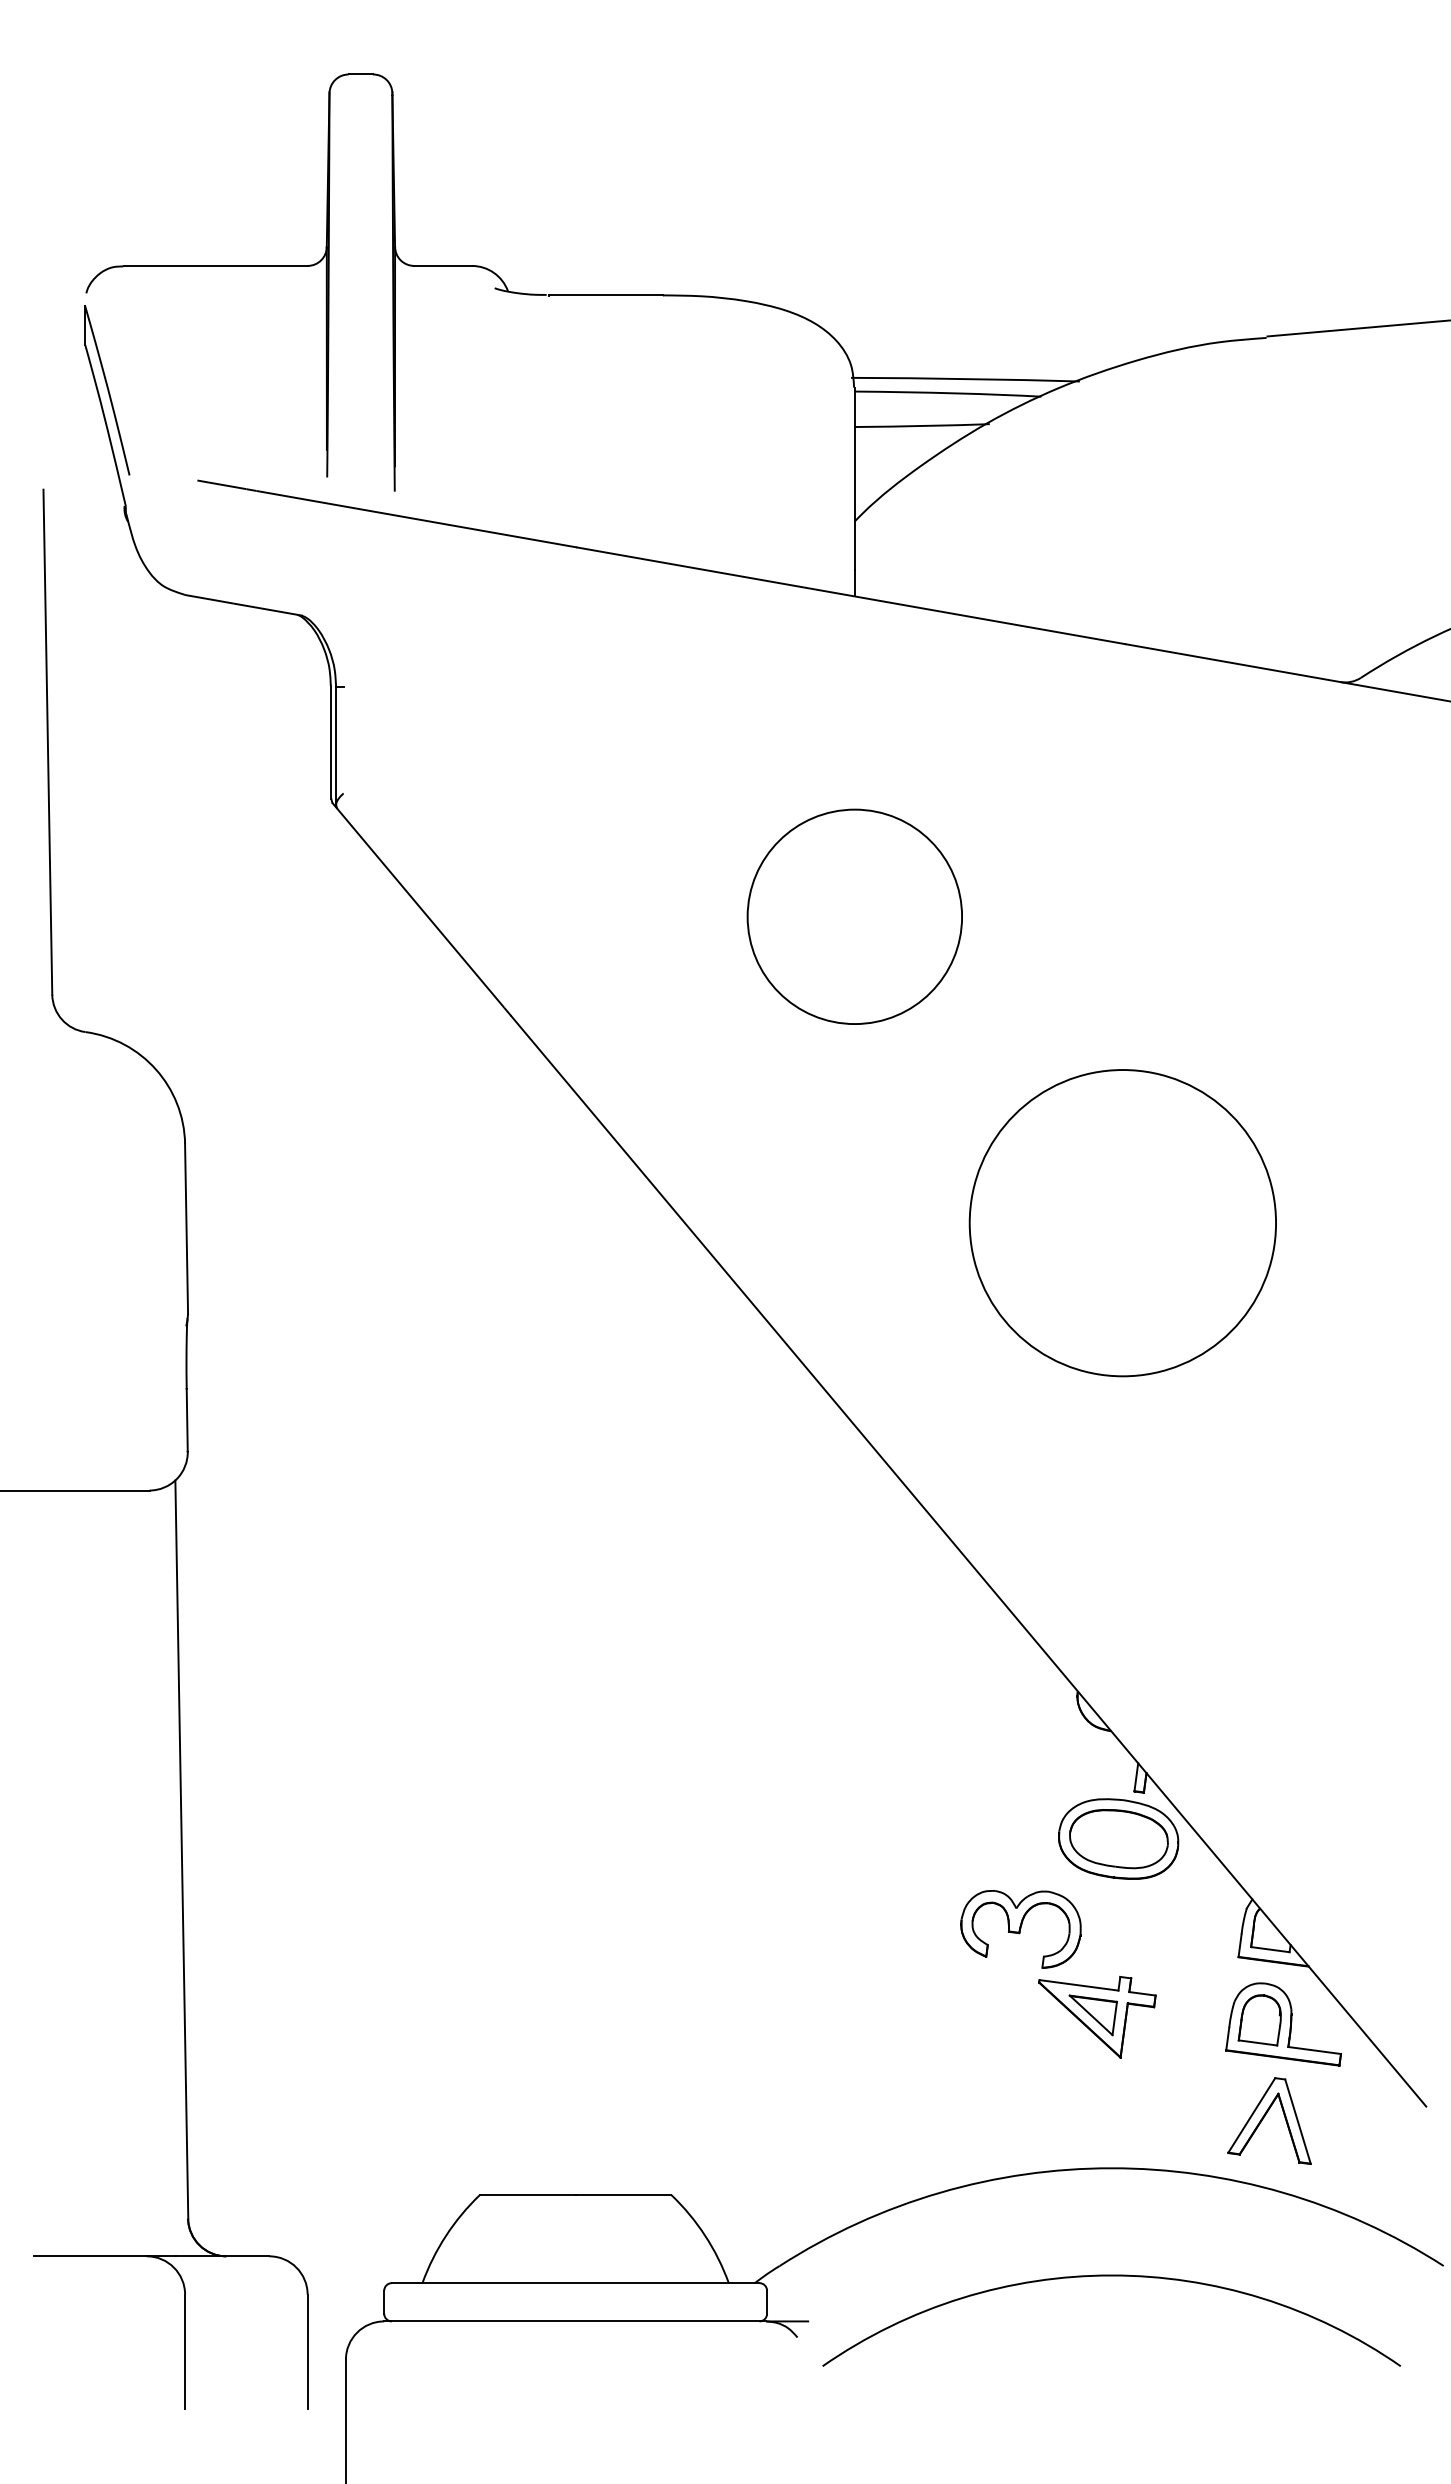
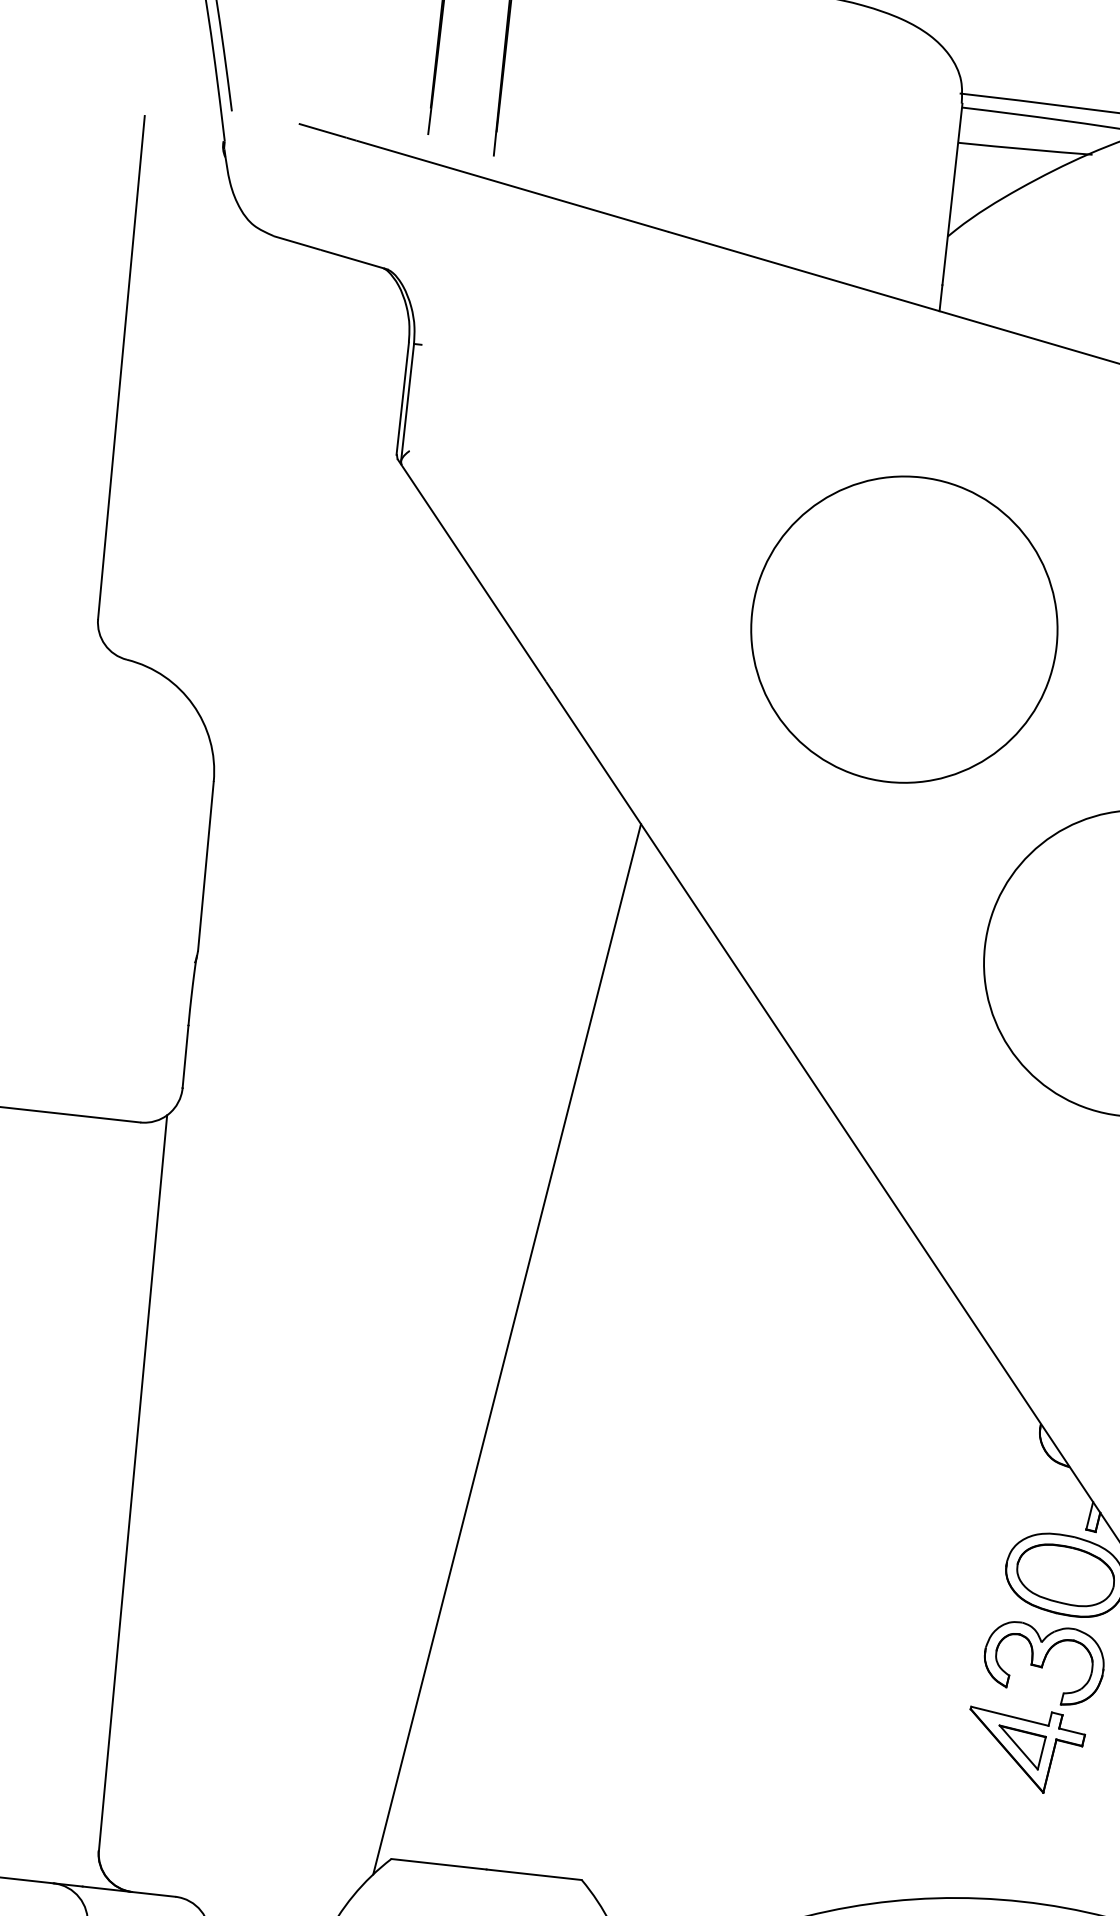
circle: (854, 916) -> (904, 629), size x1.43
line: (538, 1675) -> (506, 1349), added
part: (1020, 1929) -> (1043, 1663), moved

